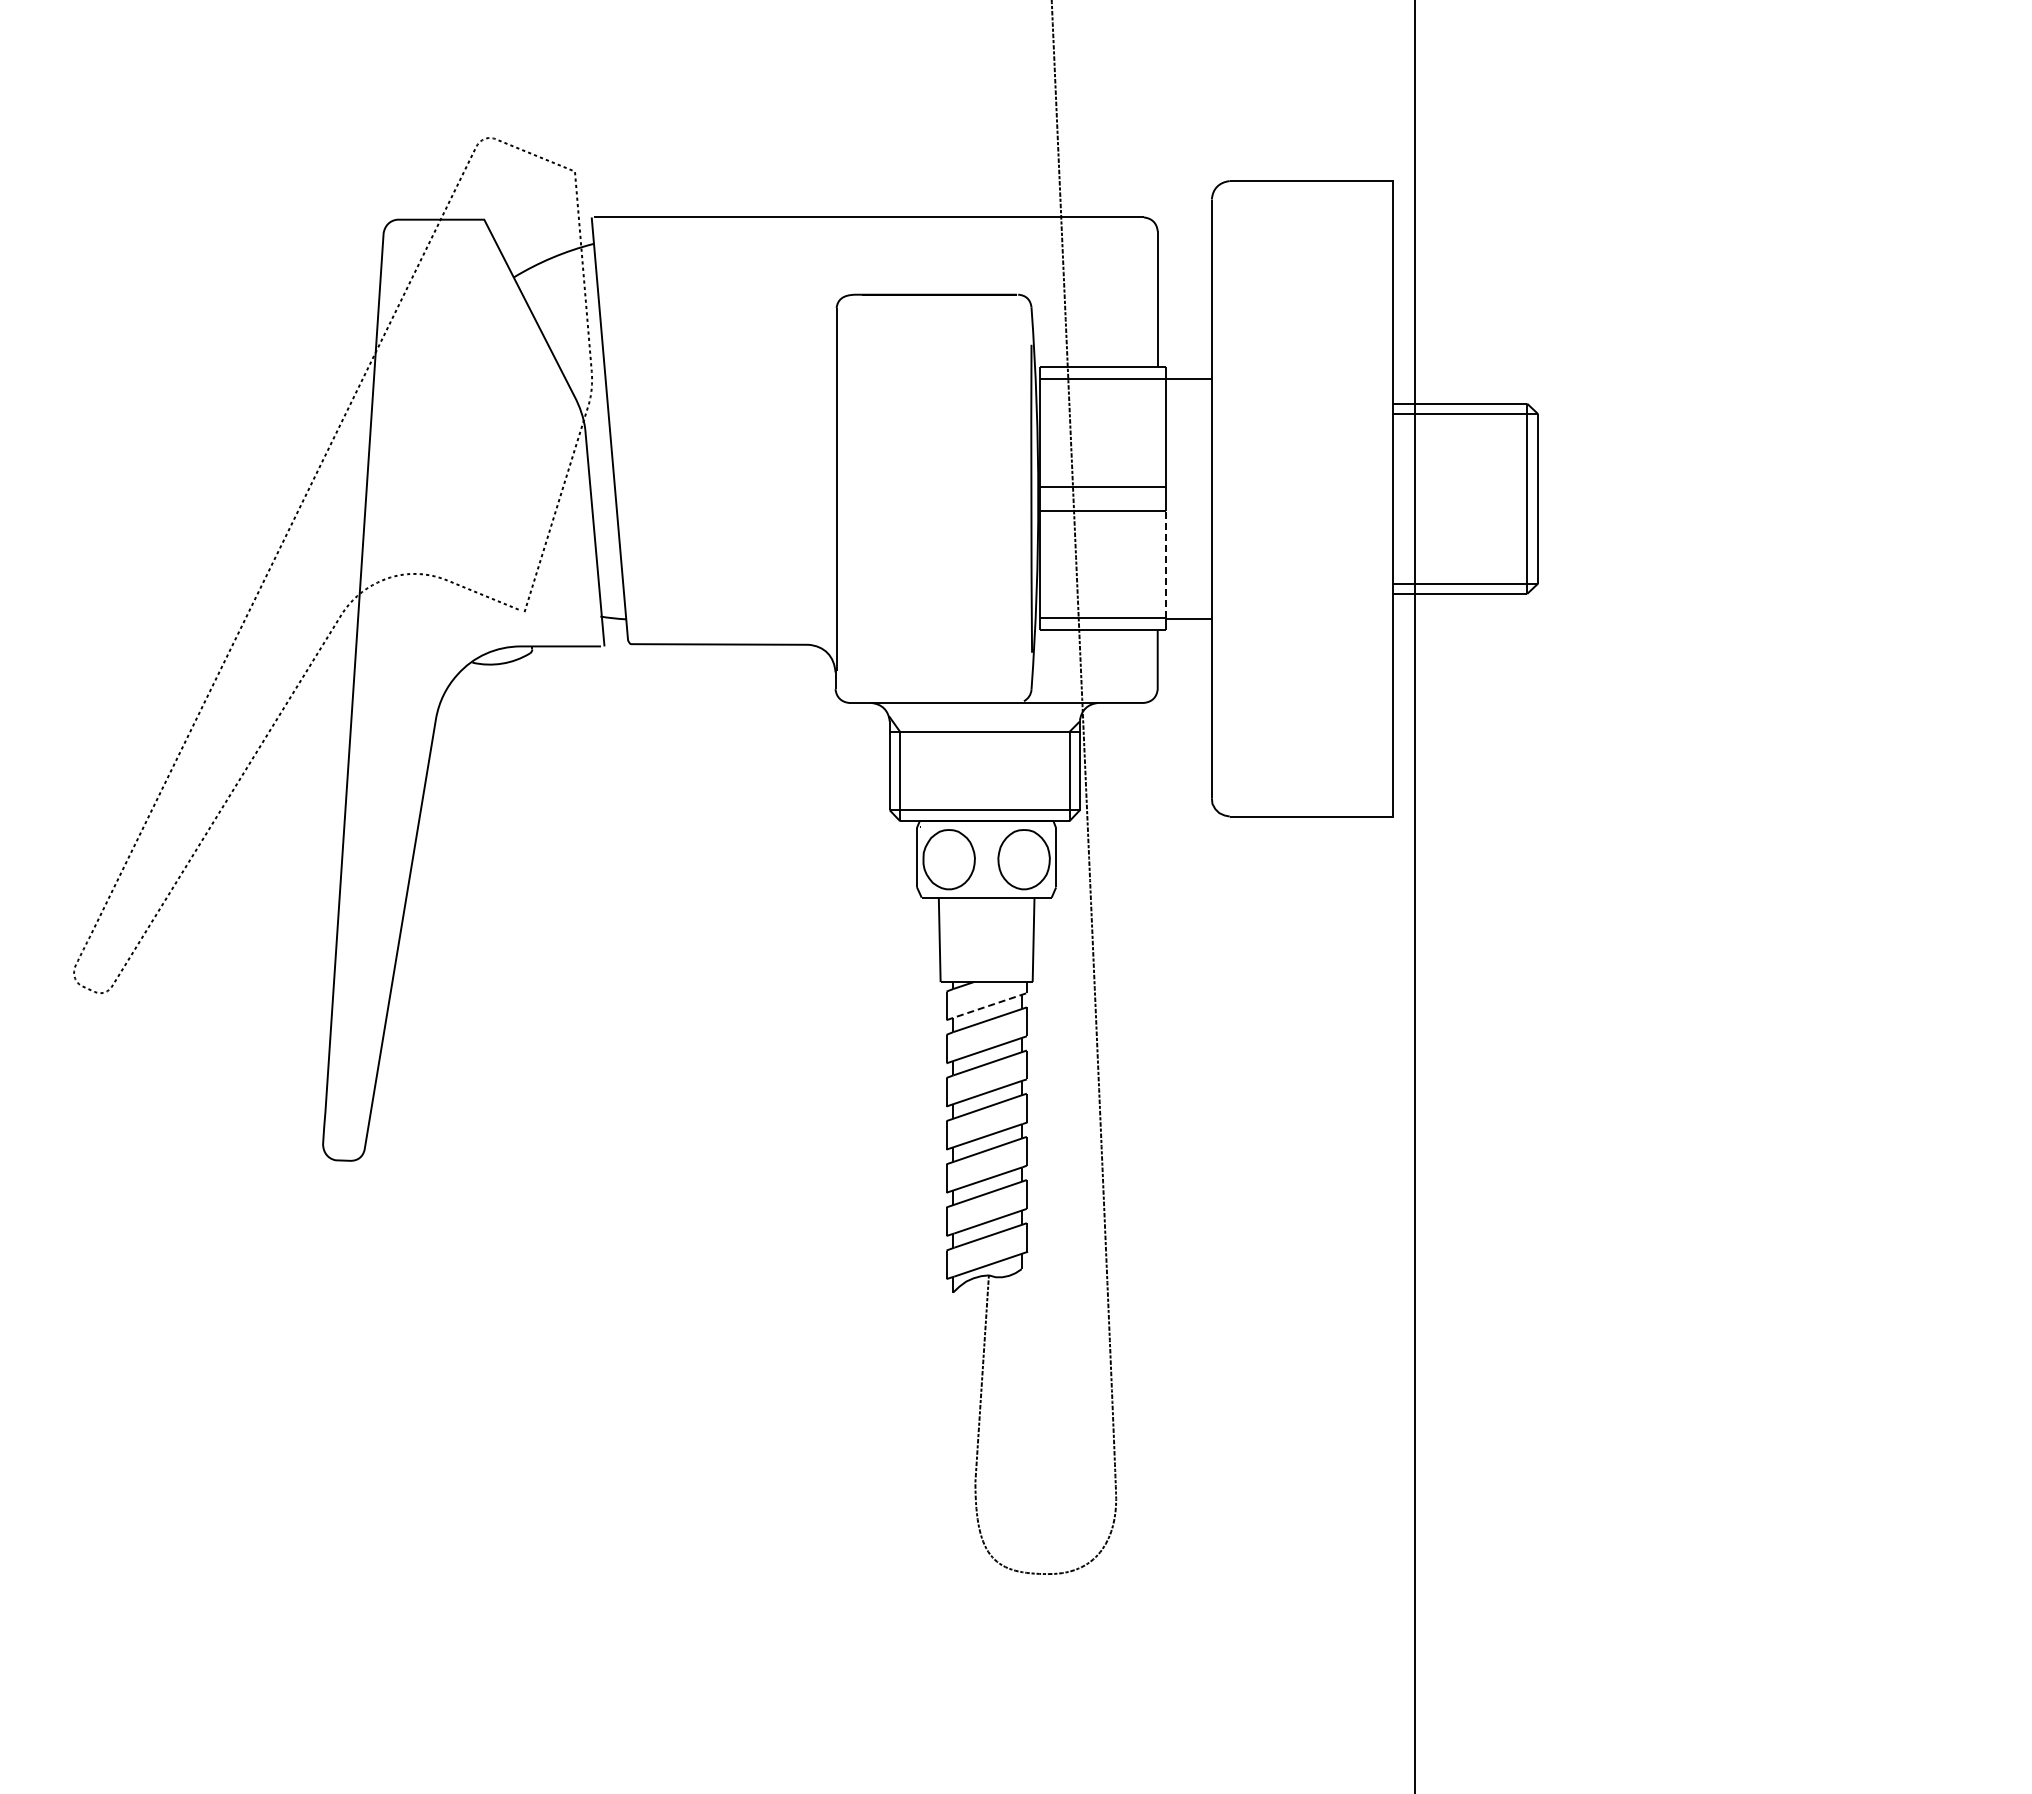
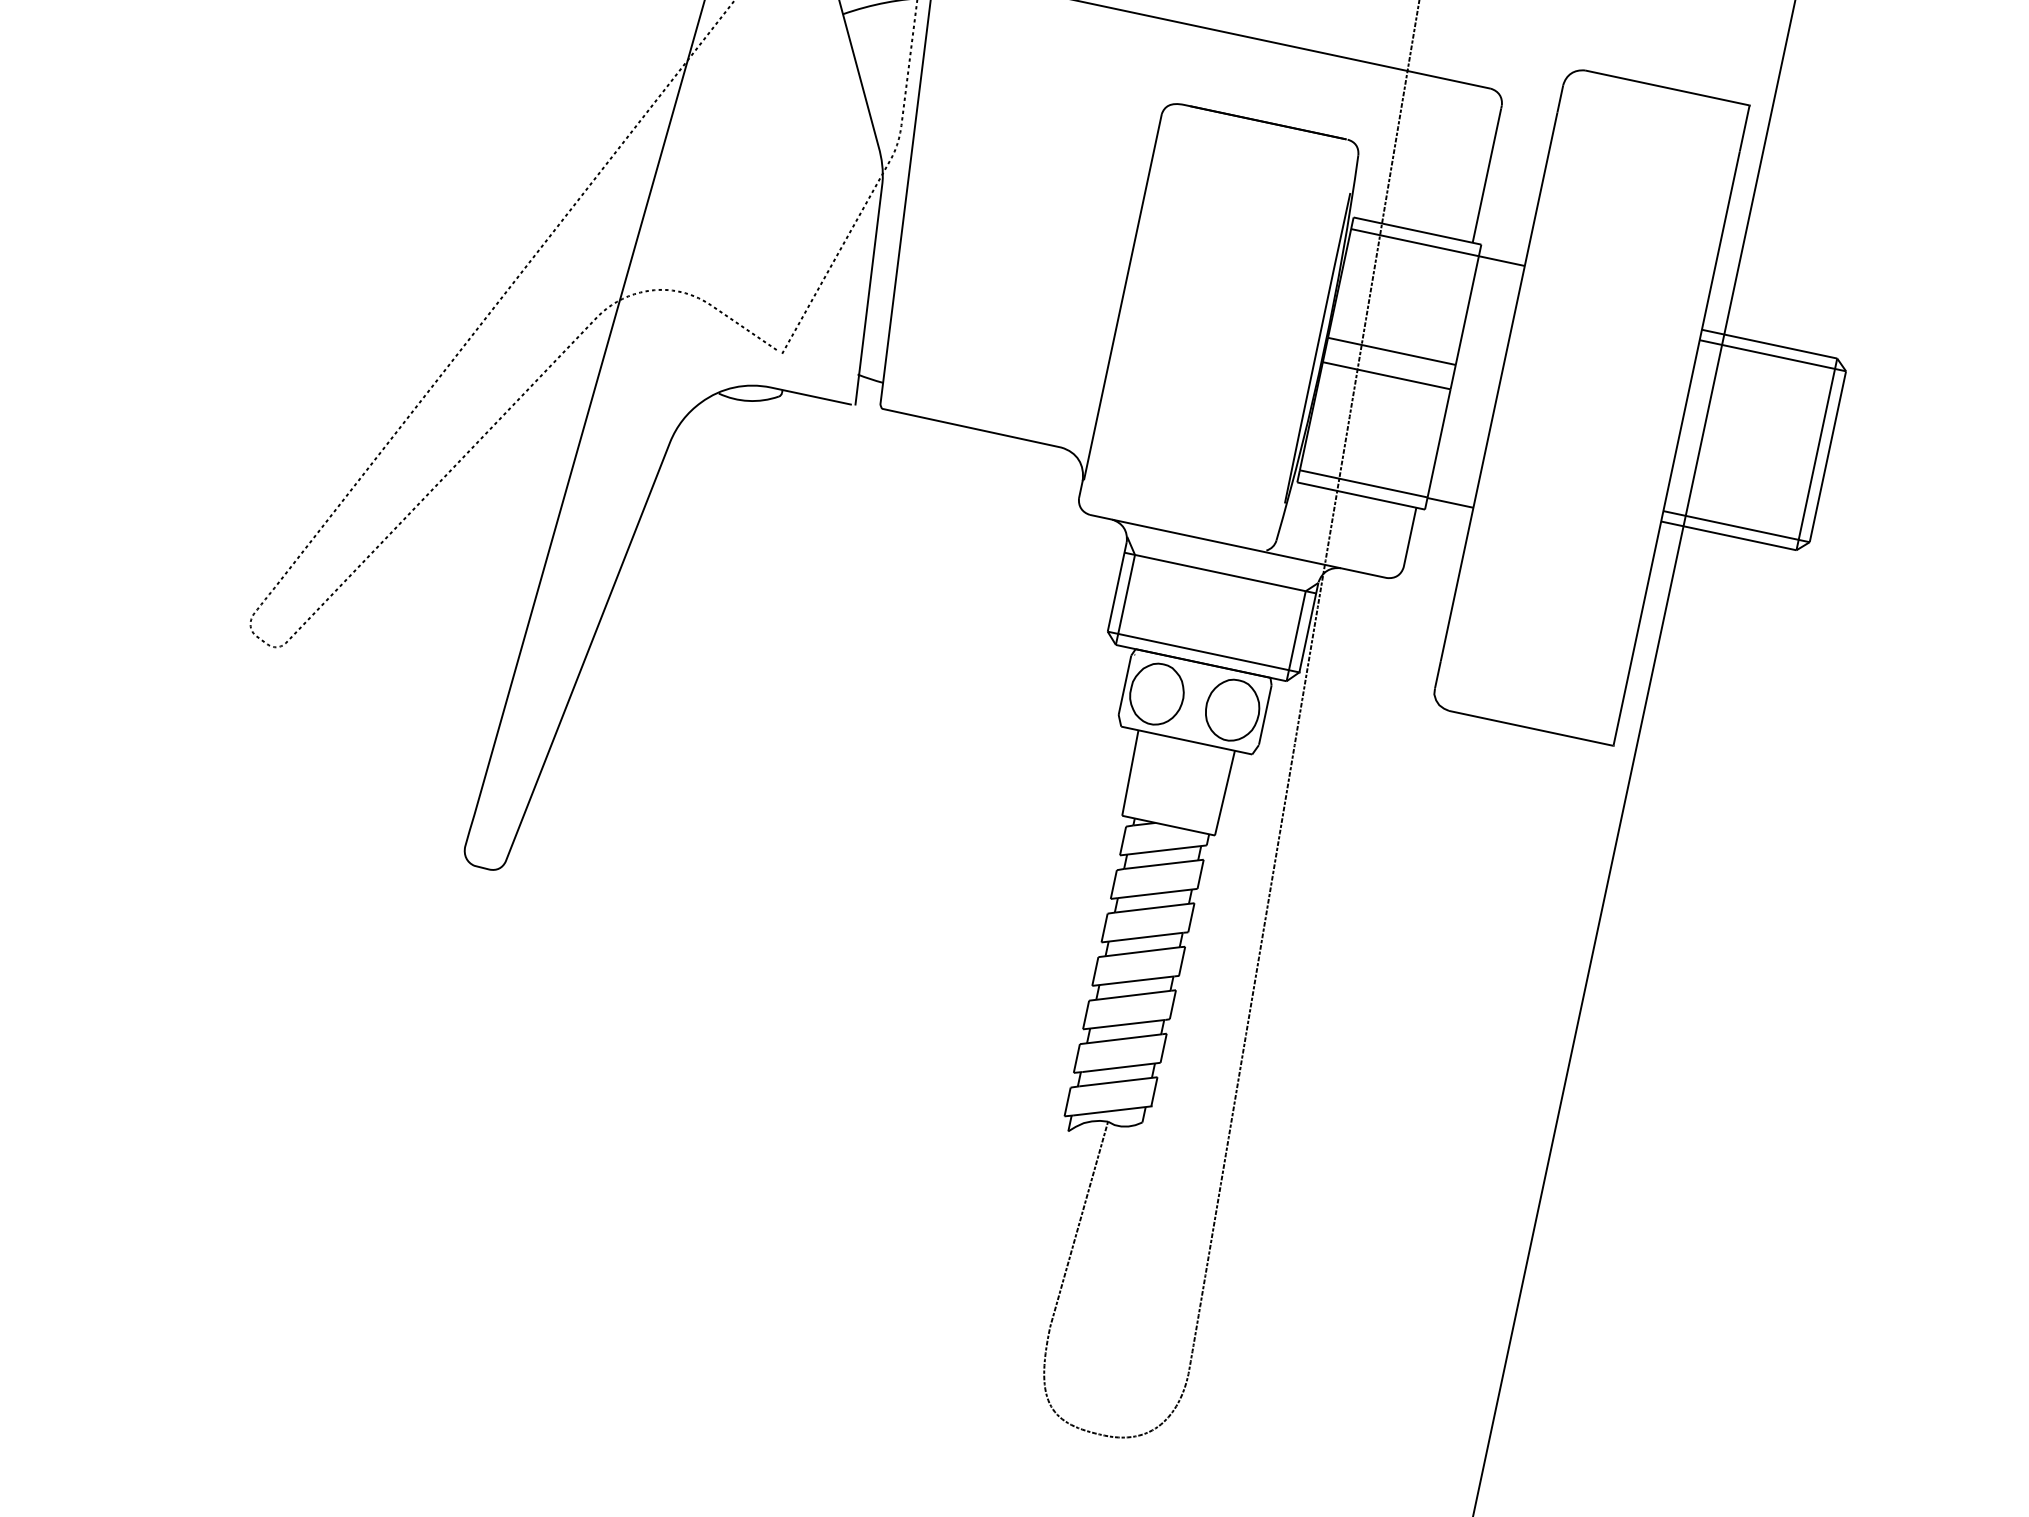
line: (1166, 564) -> (1439, 443), dashed -> solid
line: (987, 1006) -> (1164, 850), dashed -> solid

